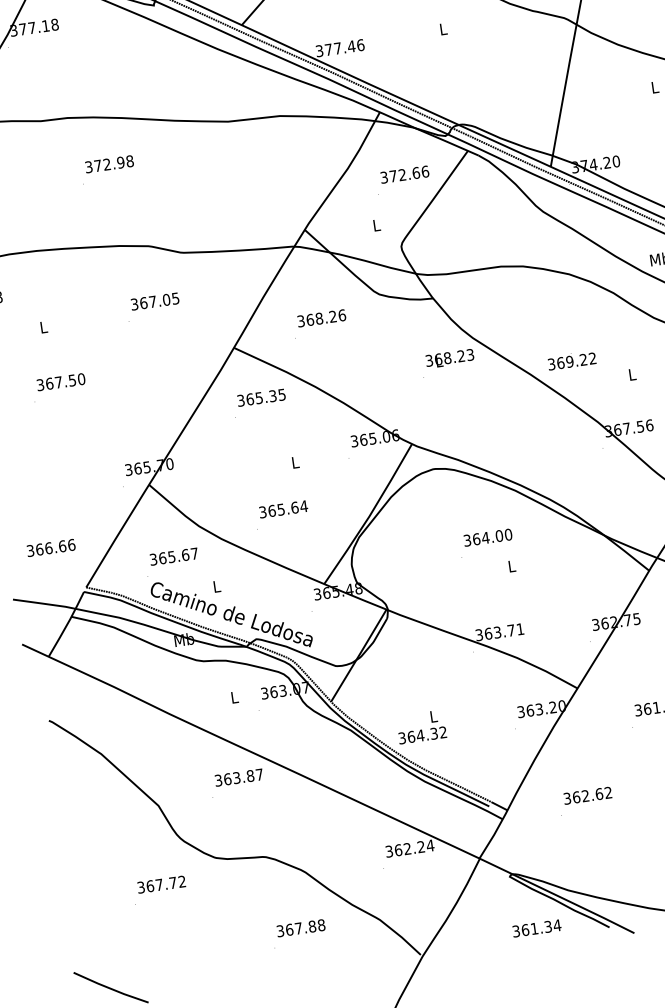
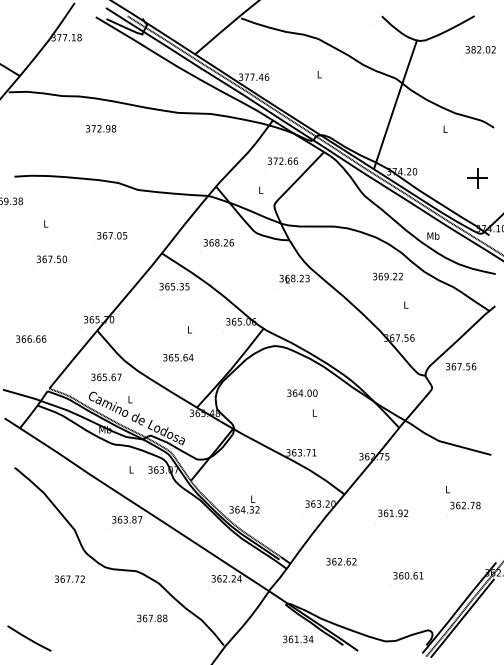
text: (153, 306) -> (110, 238), moved
text: (571, 361) -> (387, 276), moved
text: (51, 546) -> (31, 338), moved

